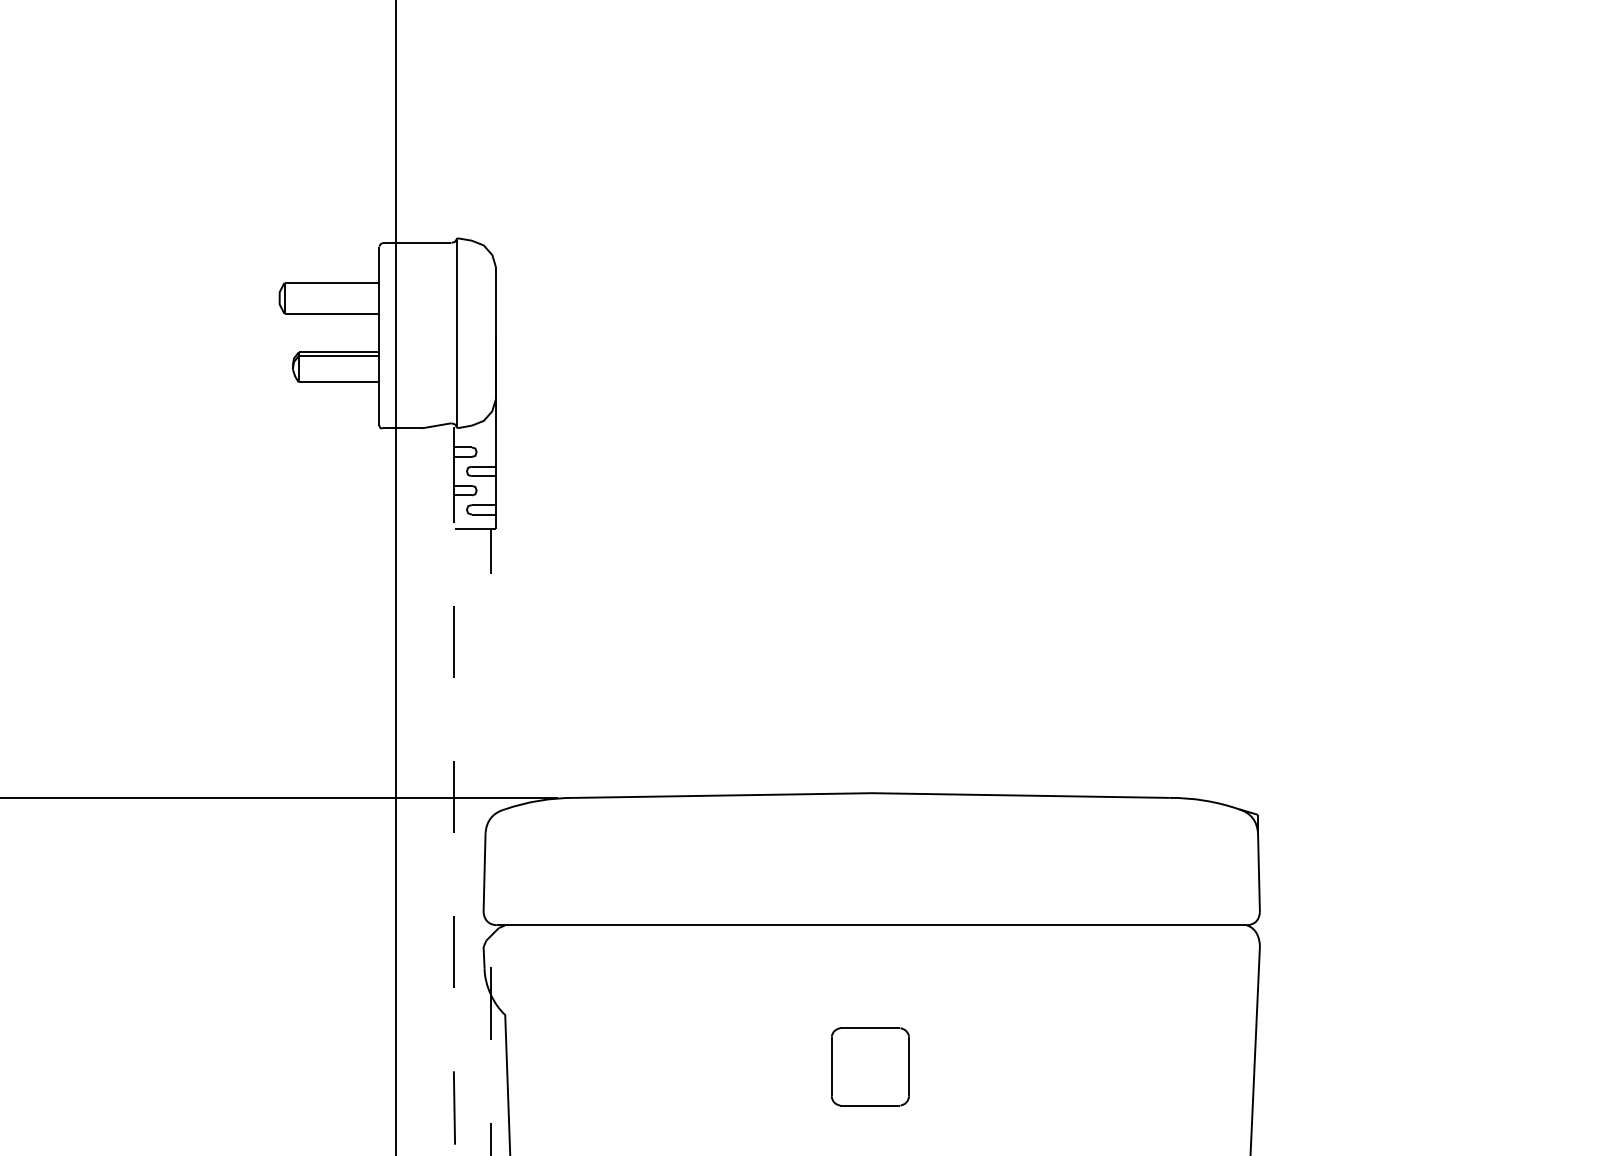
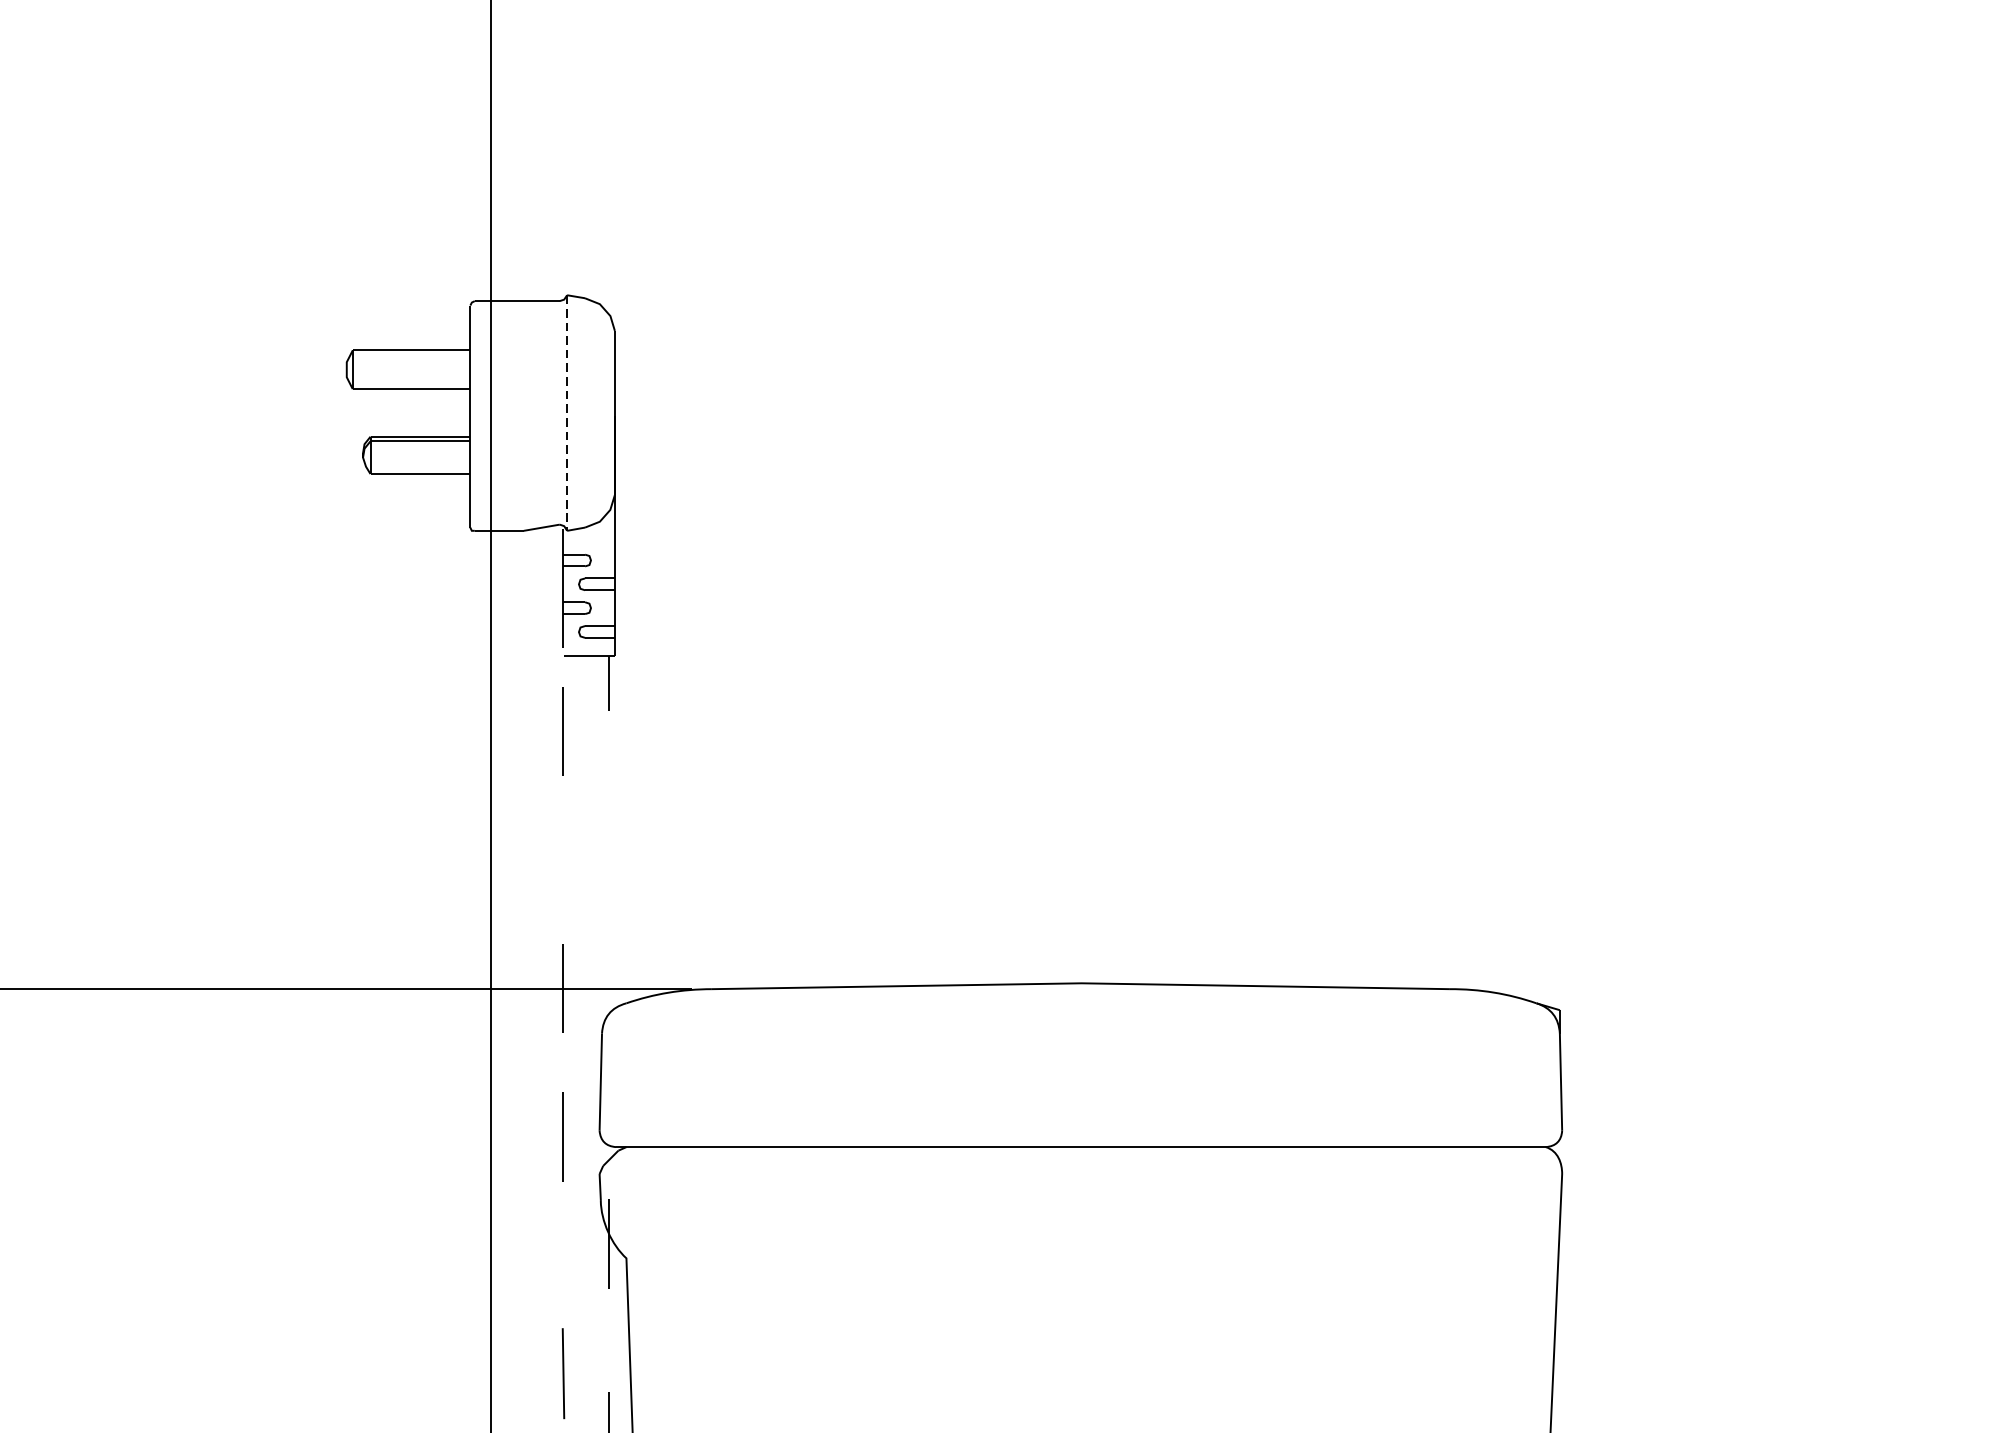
line: (457, 333) -> (567, 413), solid -> dashed
line: (453, 641) -> (562, 730), moved
line: (453, 951) -> (562, 1136), moved
part: (869, 1066) -> (1078, 1322), removed

